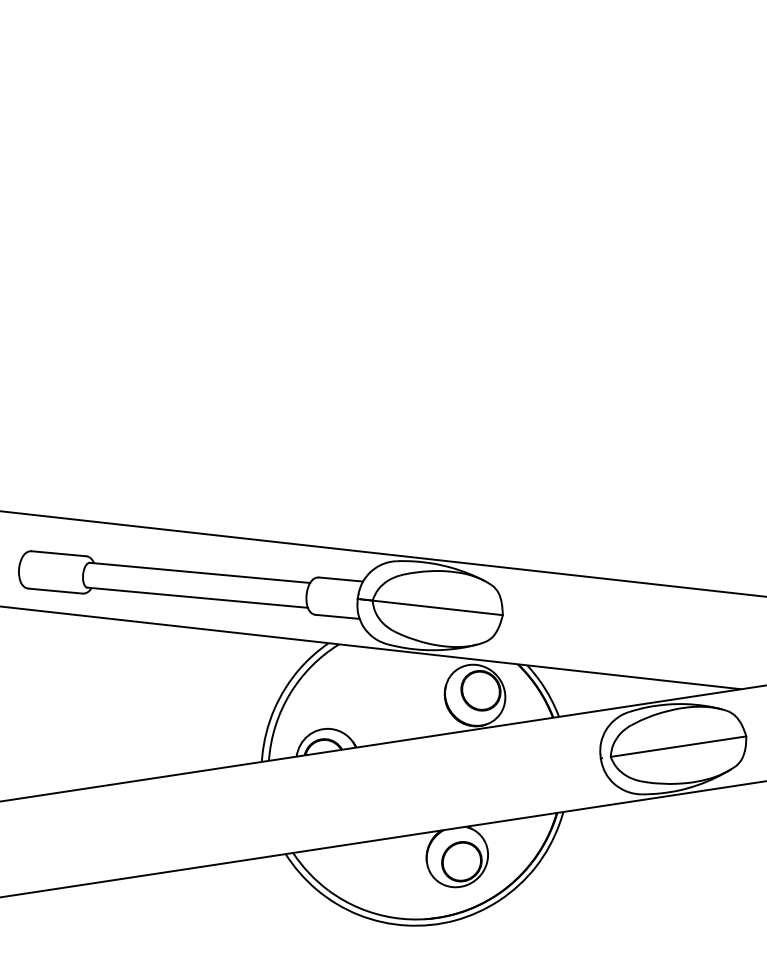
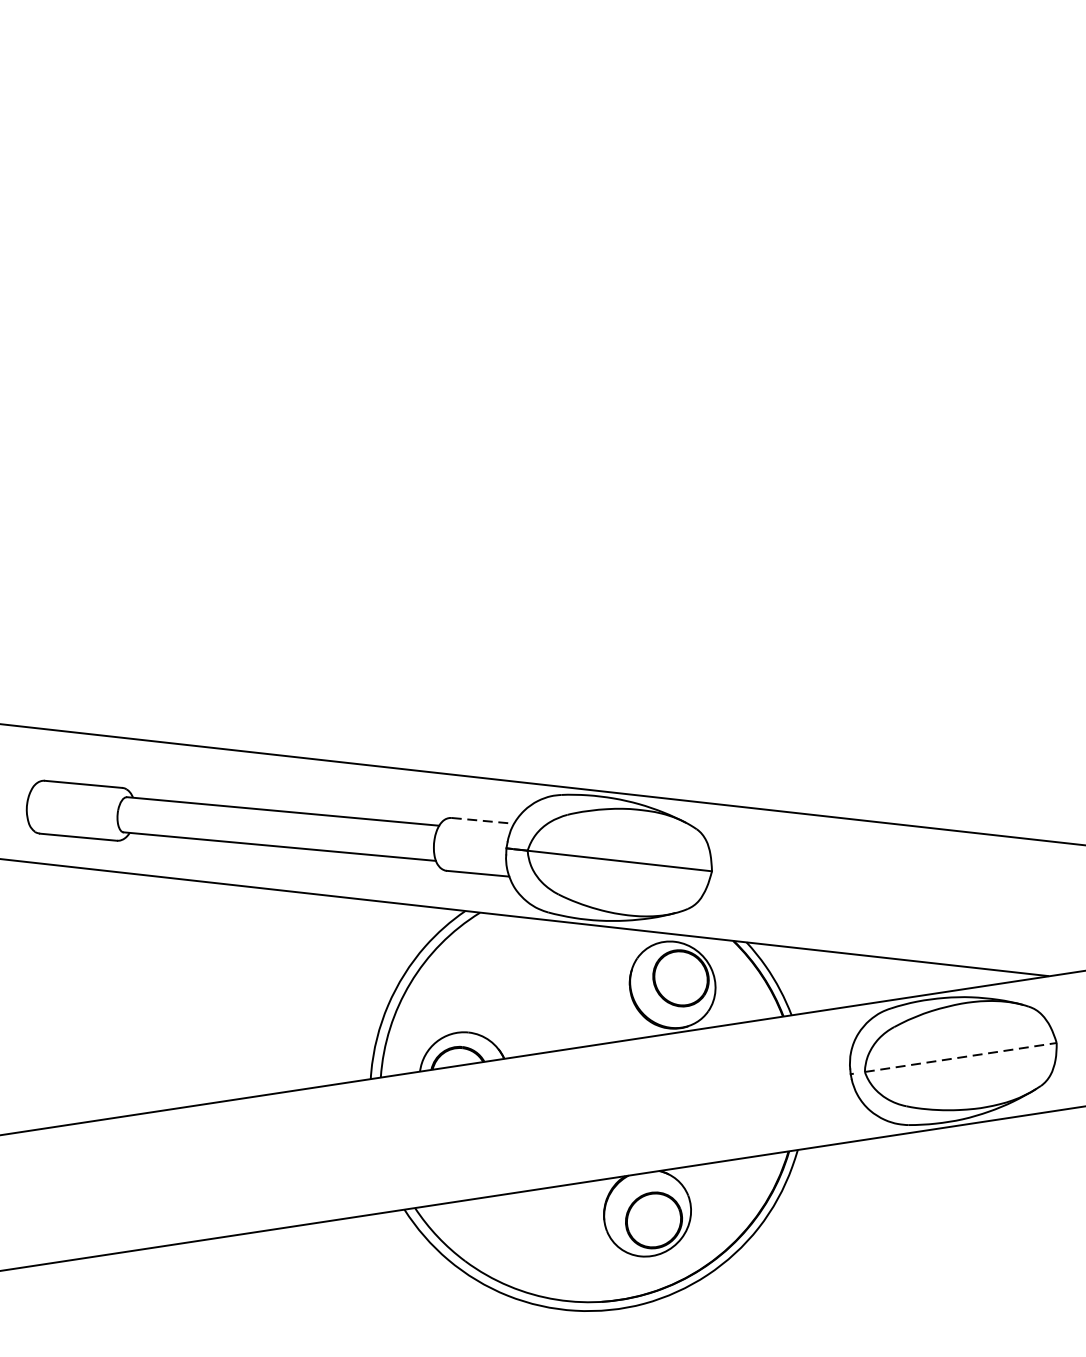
line: (341, 579) -> (483, 820), solid -> dashed
line: (678, 746) -> (960, 1057), solid -> dashed

